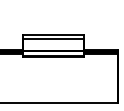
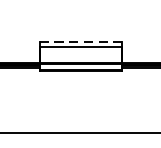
line: (53, 34) -> (81, 41), solid -> dashed

